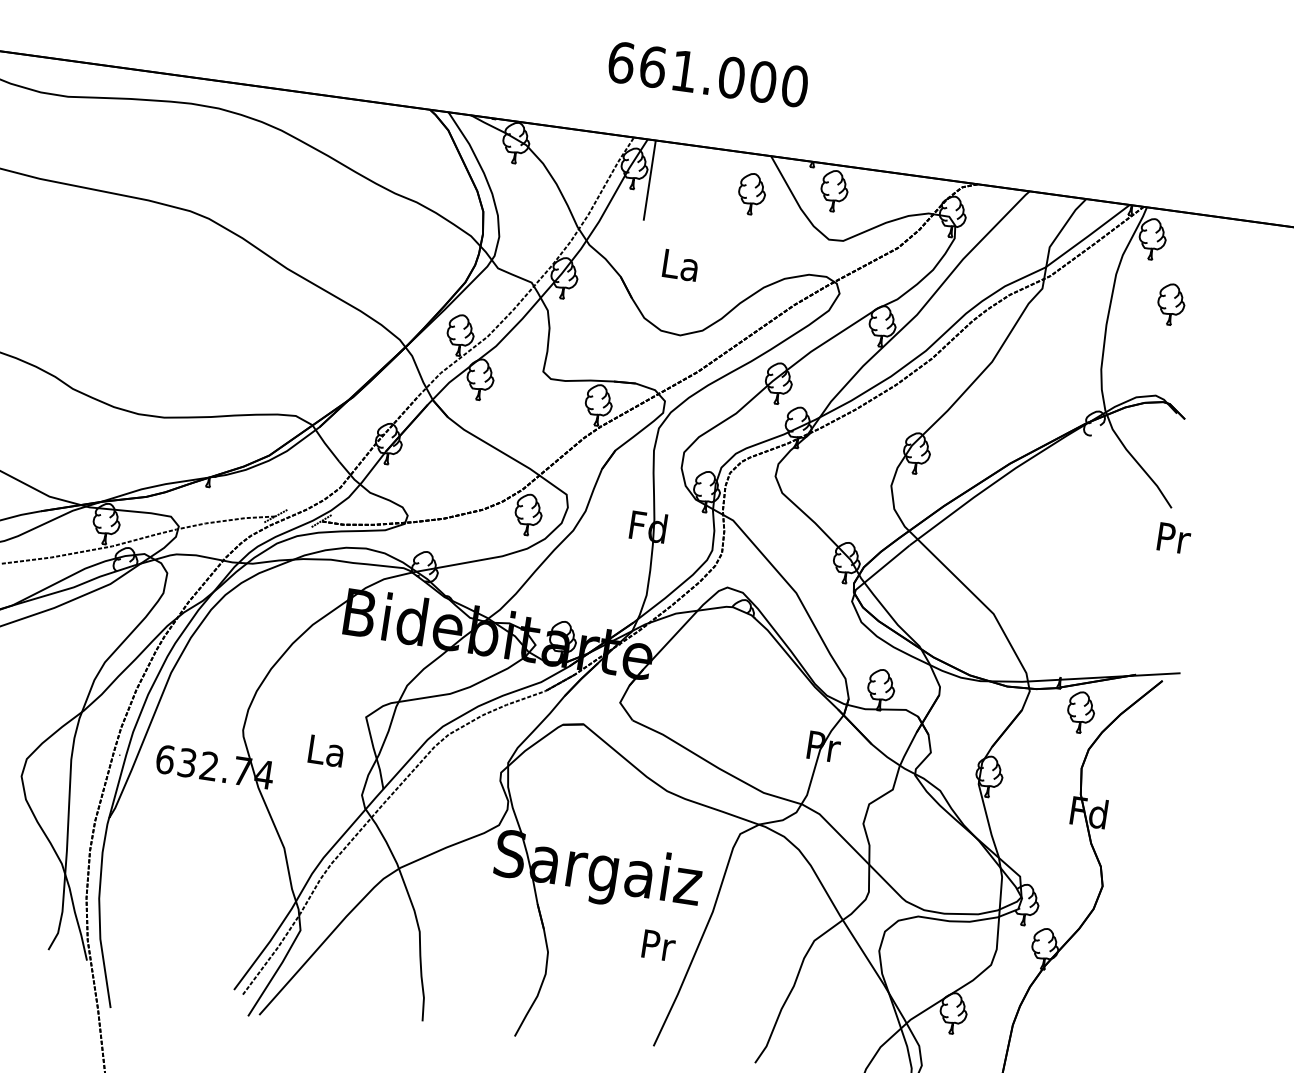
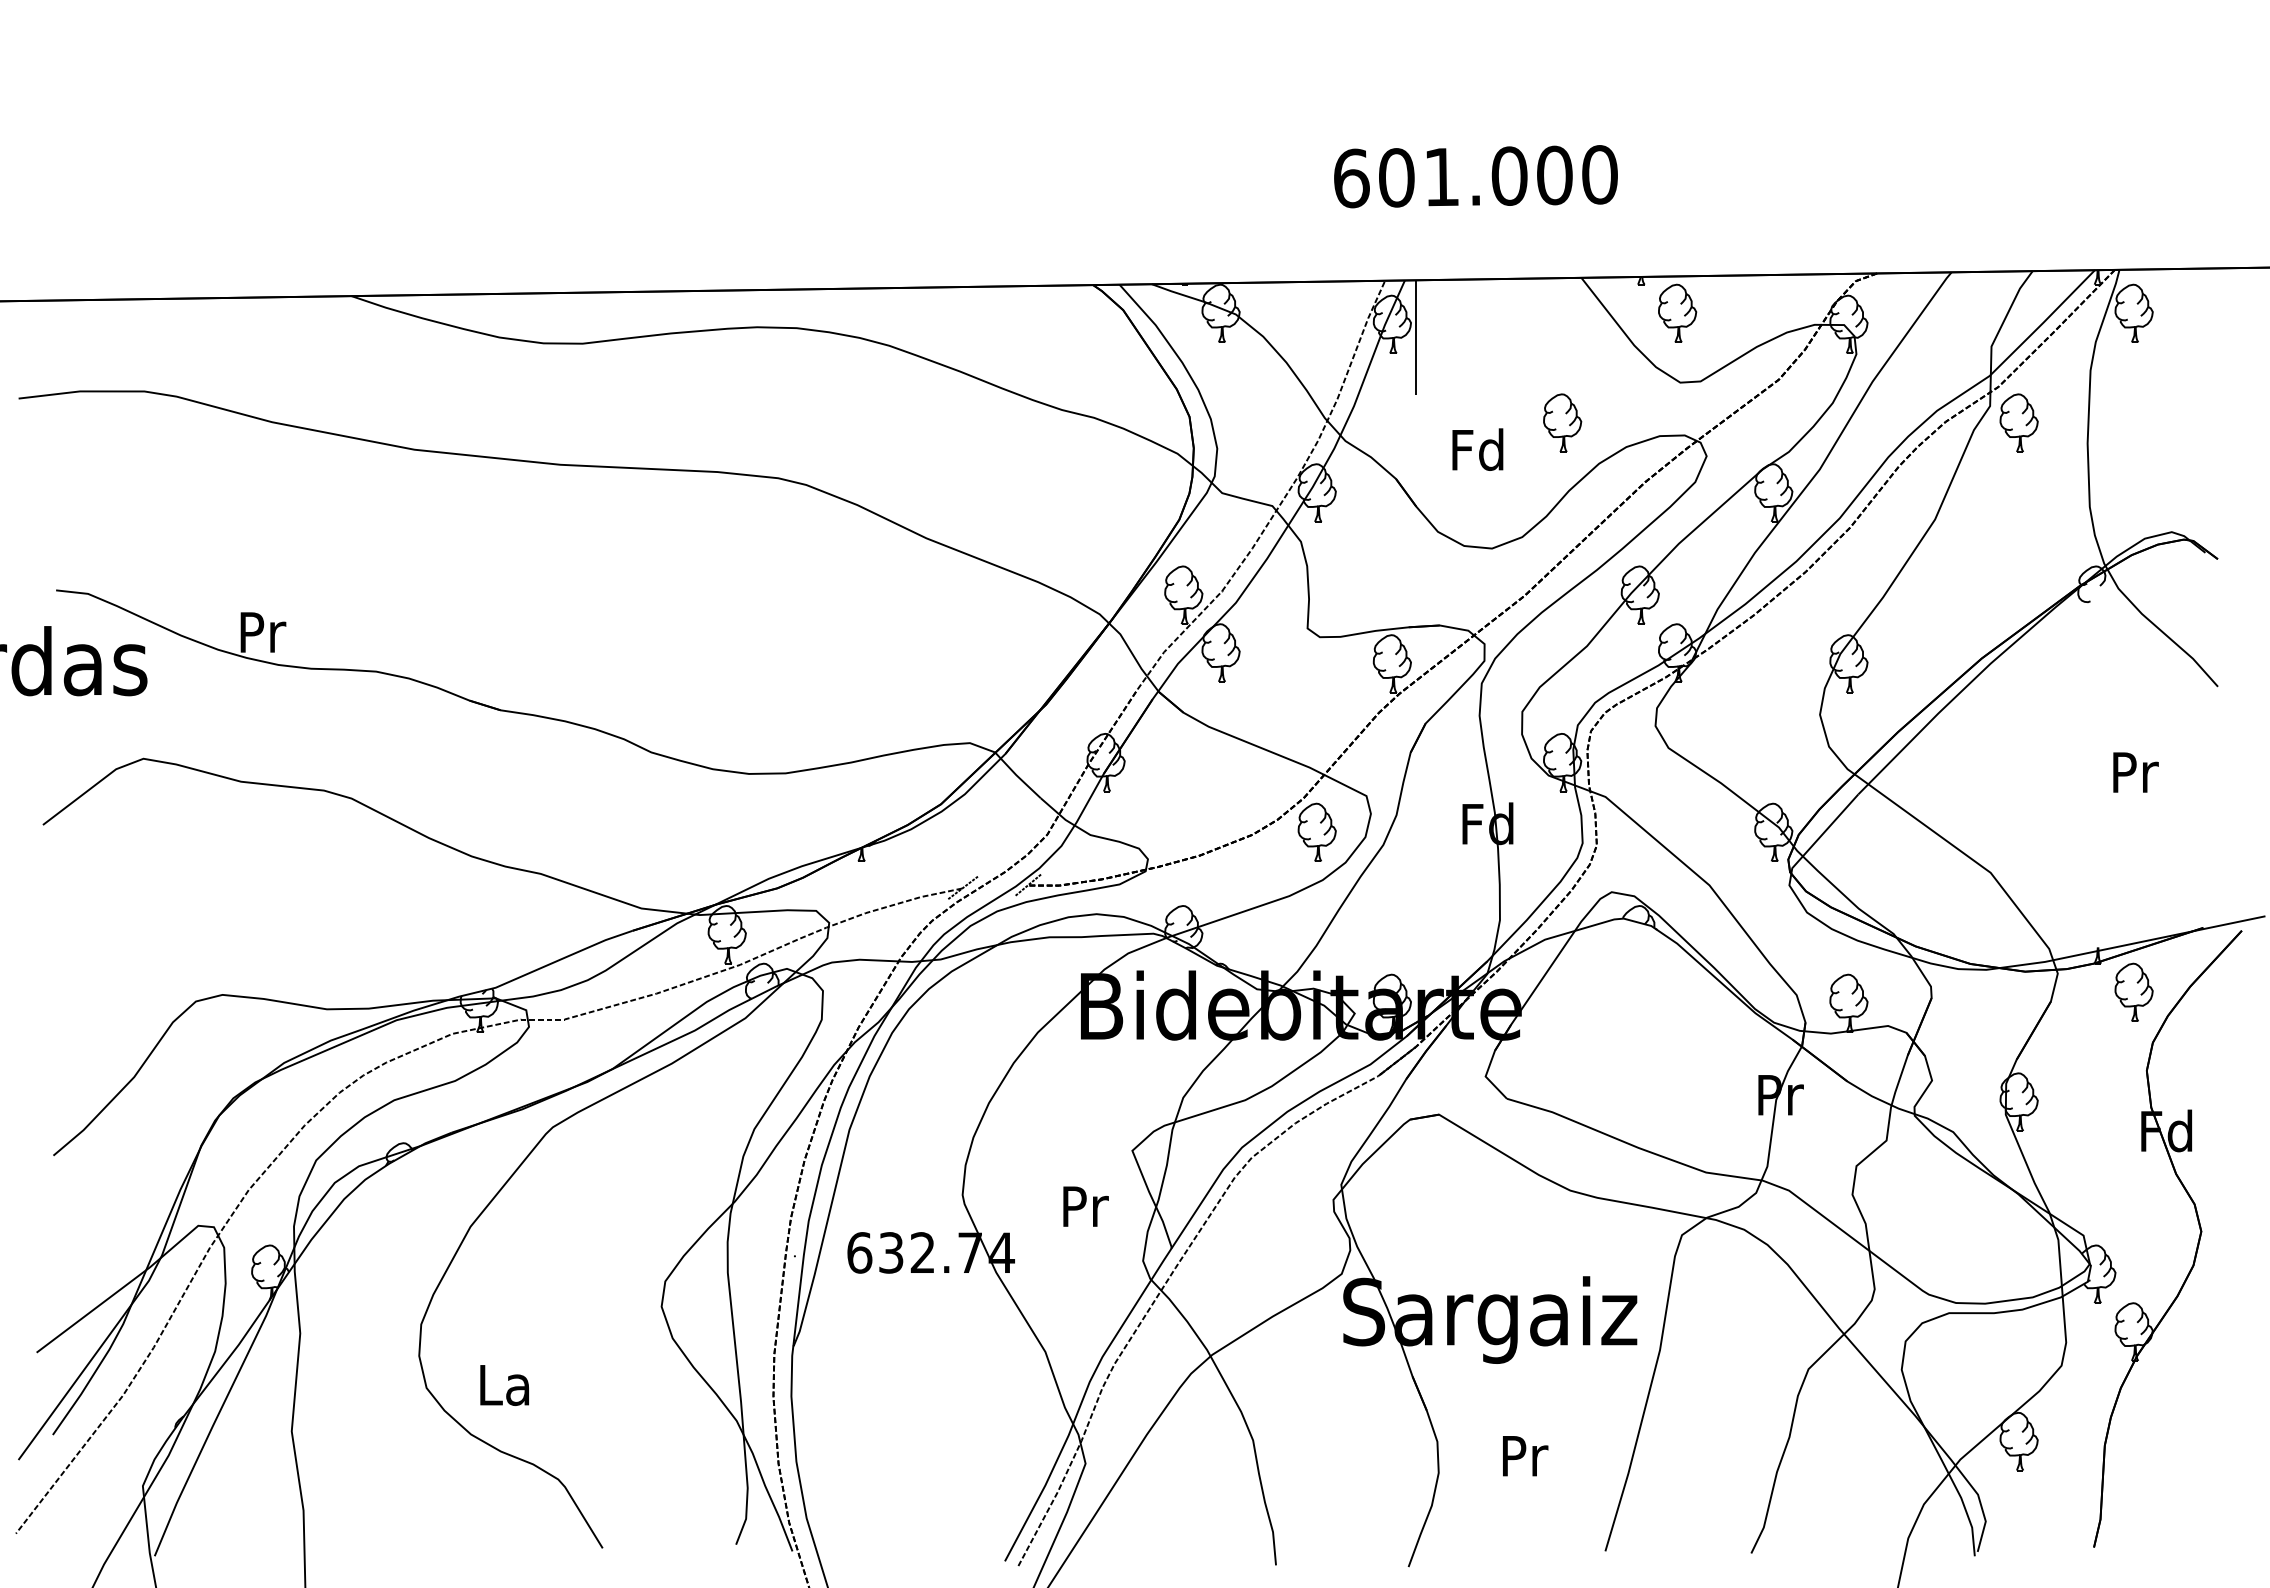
text: (653, 66) -> (1397, 177), 661.000 -> 601.000
part: (751, 193) -> (1562, 422), moved
text: (680, 264) -> (1477, 449), La -> Fd
part: (1170, 304) -> (2018, 422), moved
text: (1173, 538) -> (2135, 772), moved
text: (326, 750) -> (1083, 1206), La -> Pr
text: (658, 945) -> (1525, 1456), moved

